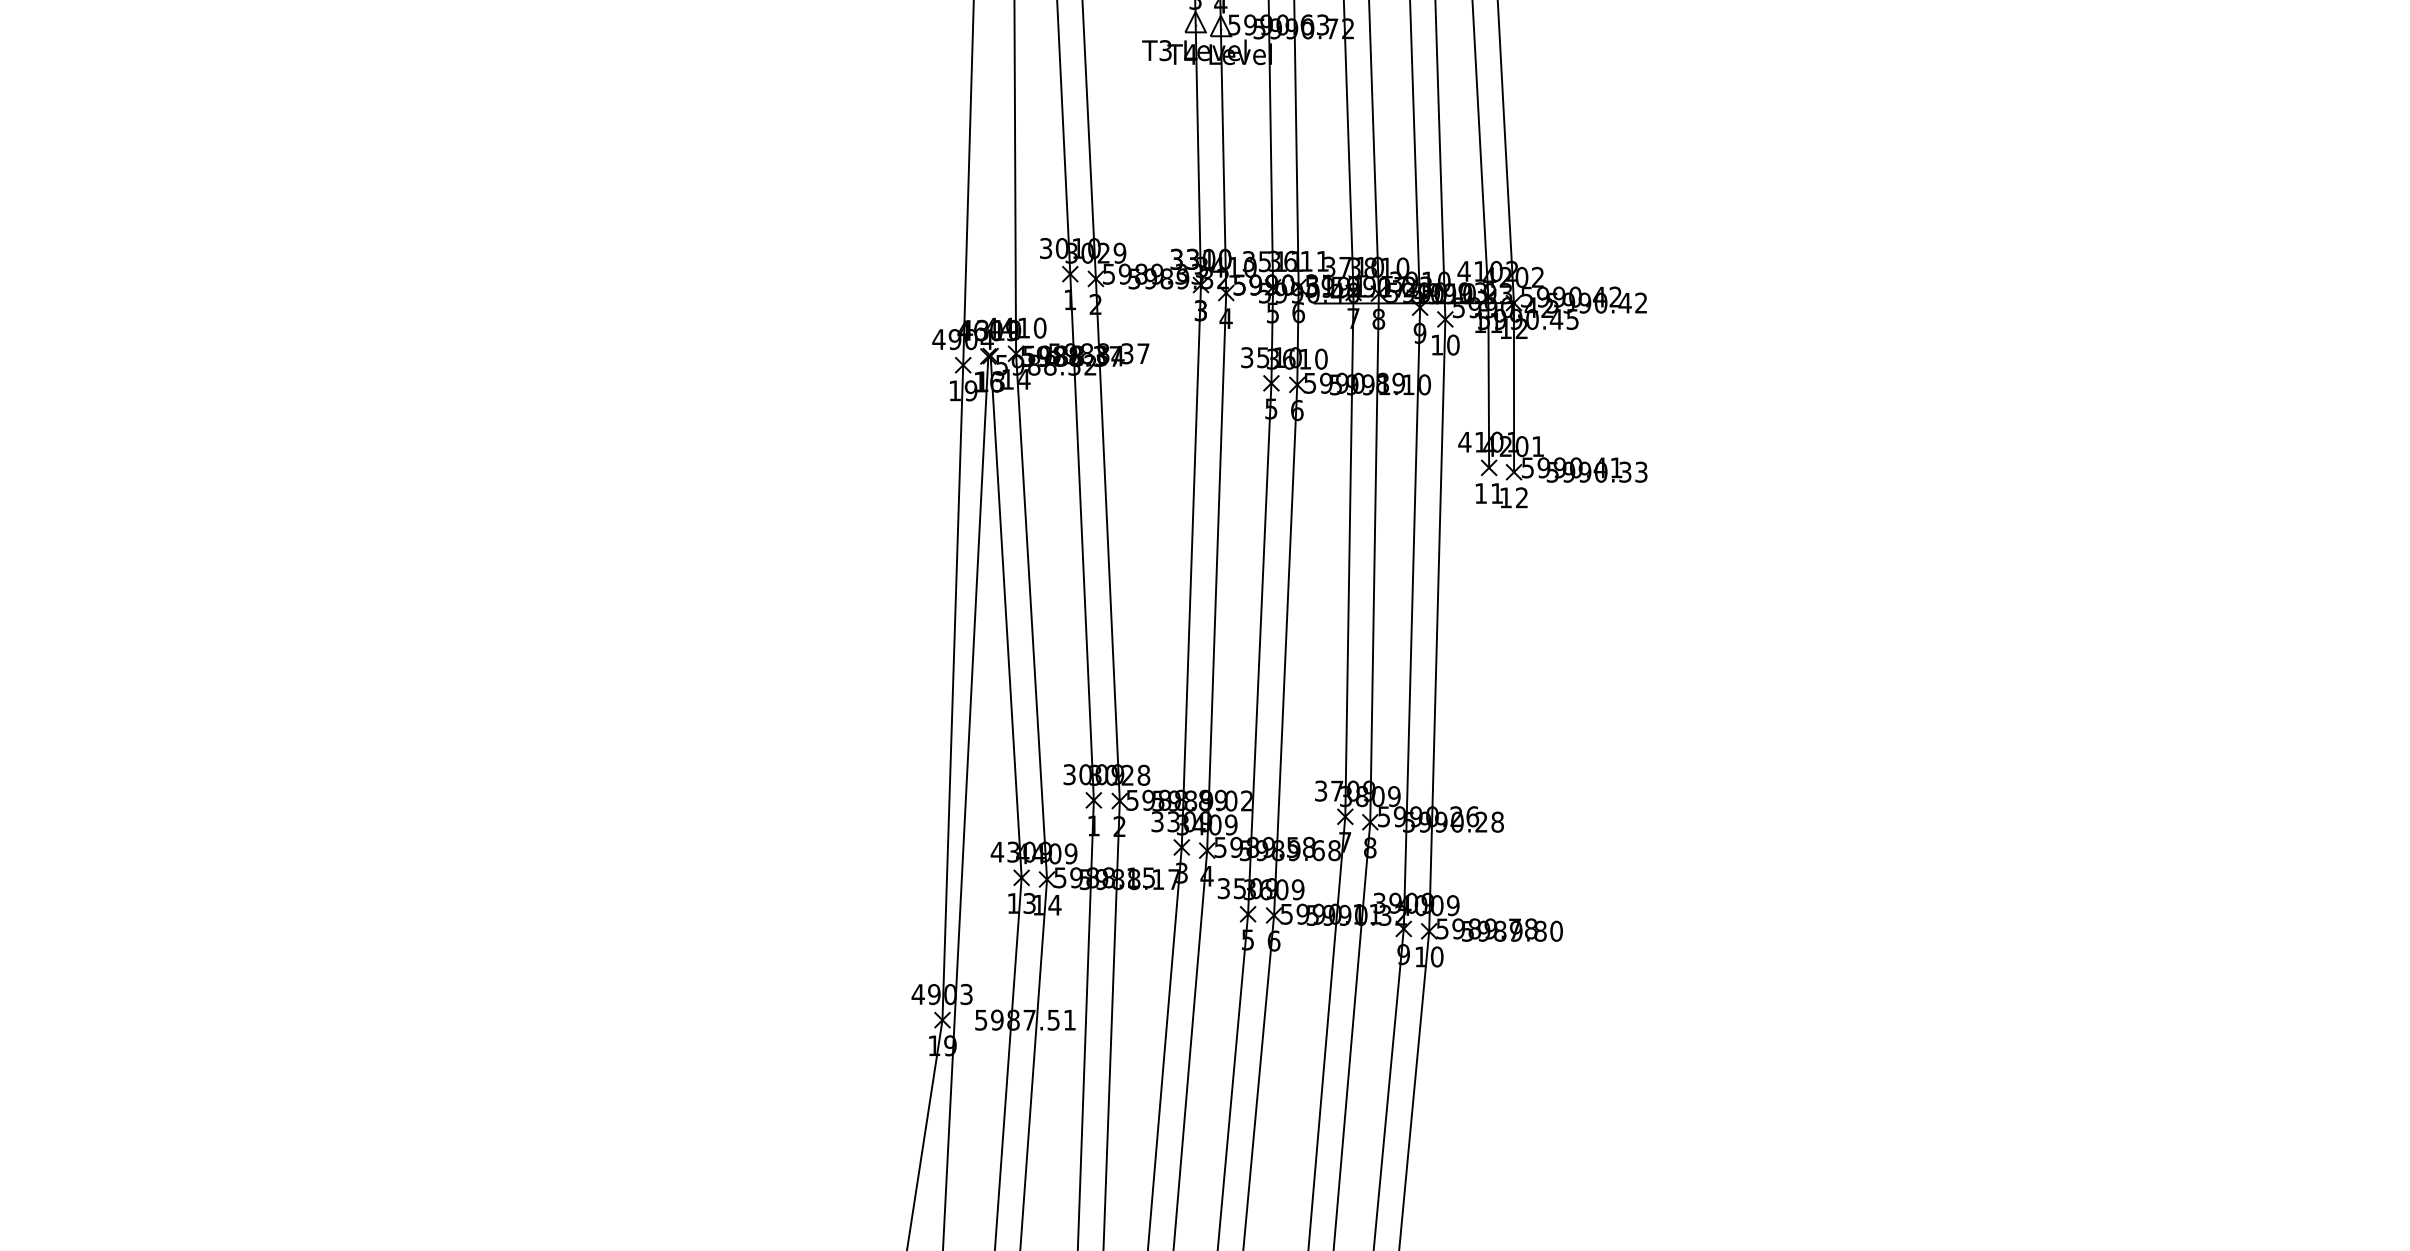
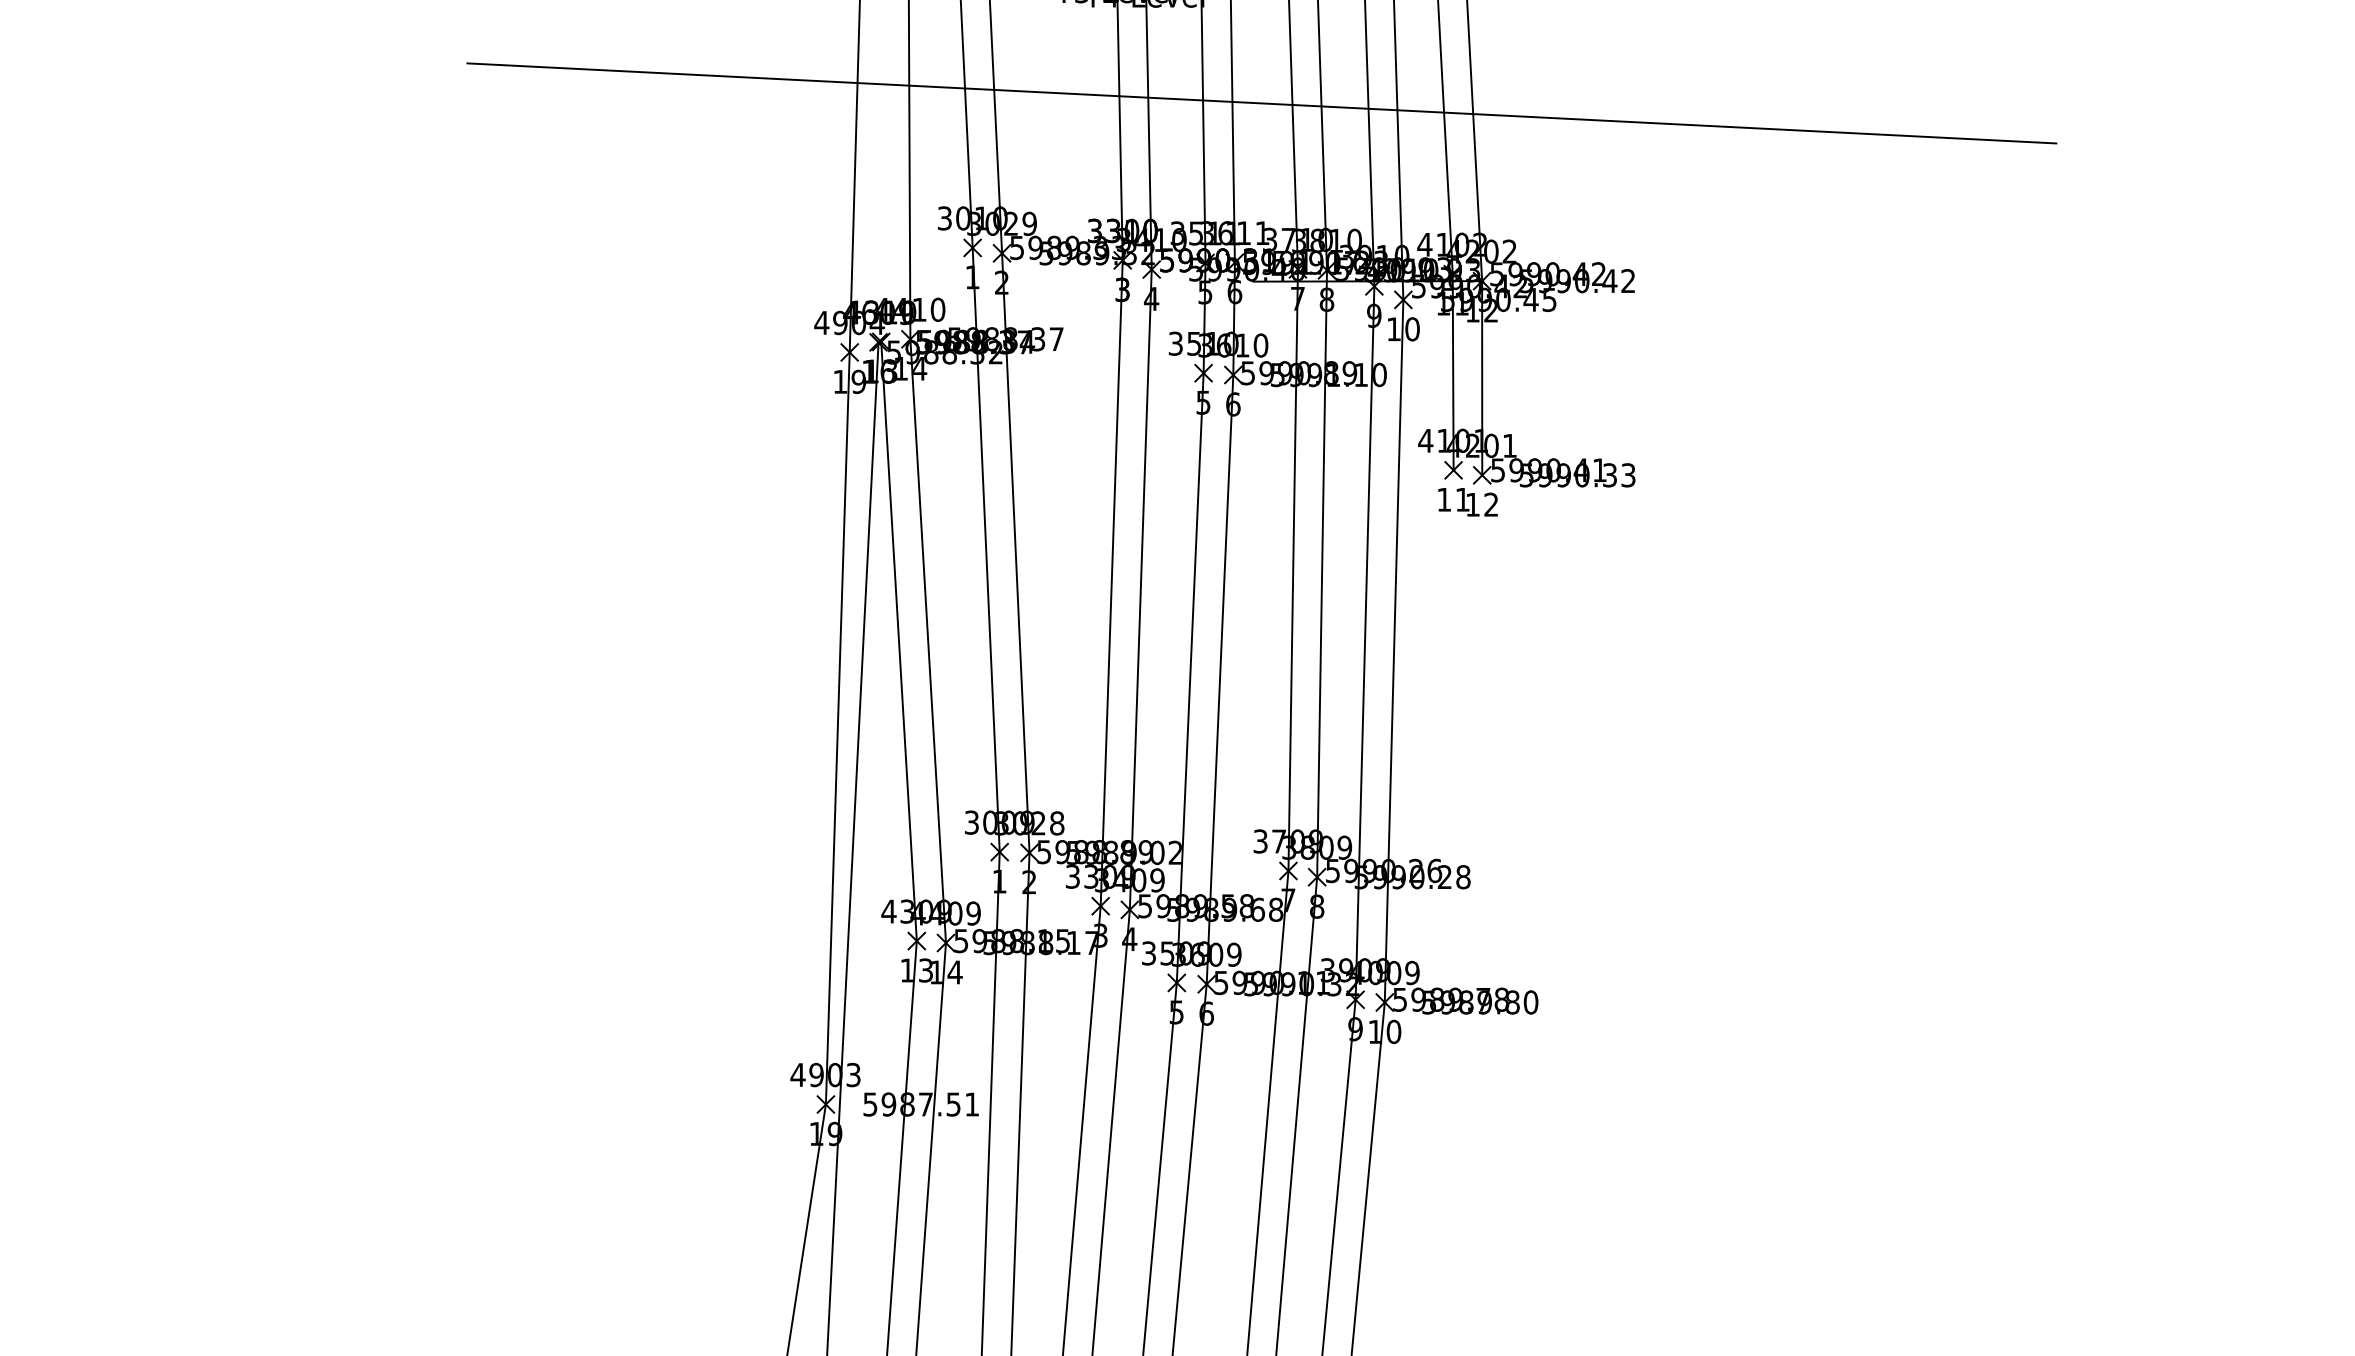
line: (1322, 148) -> (1262, 103), added

